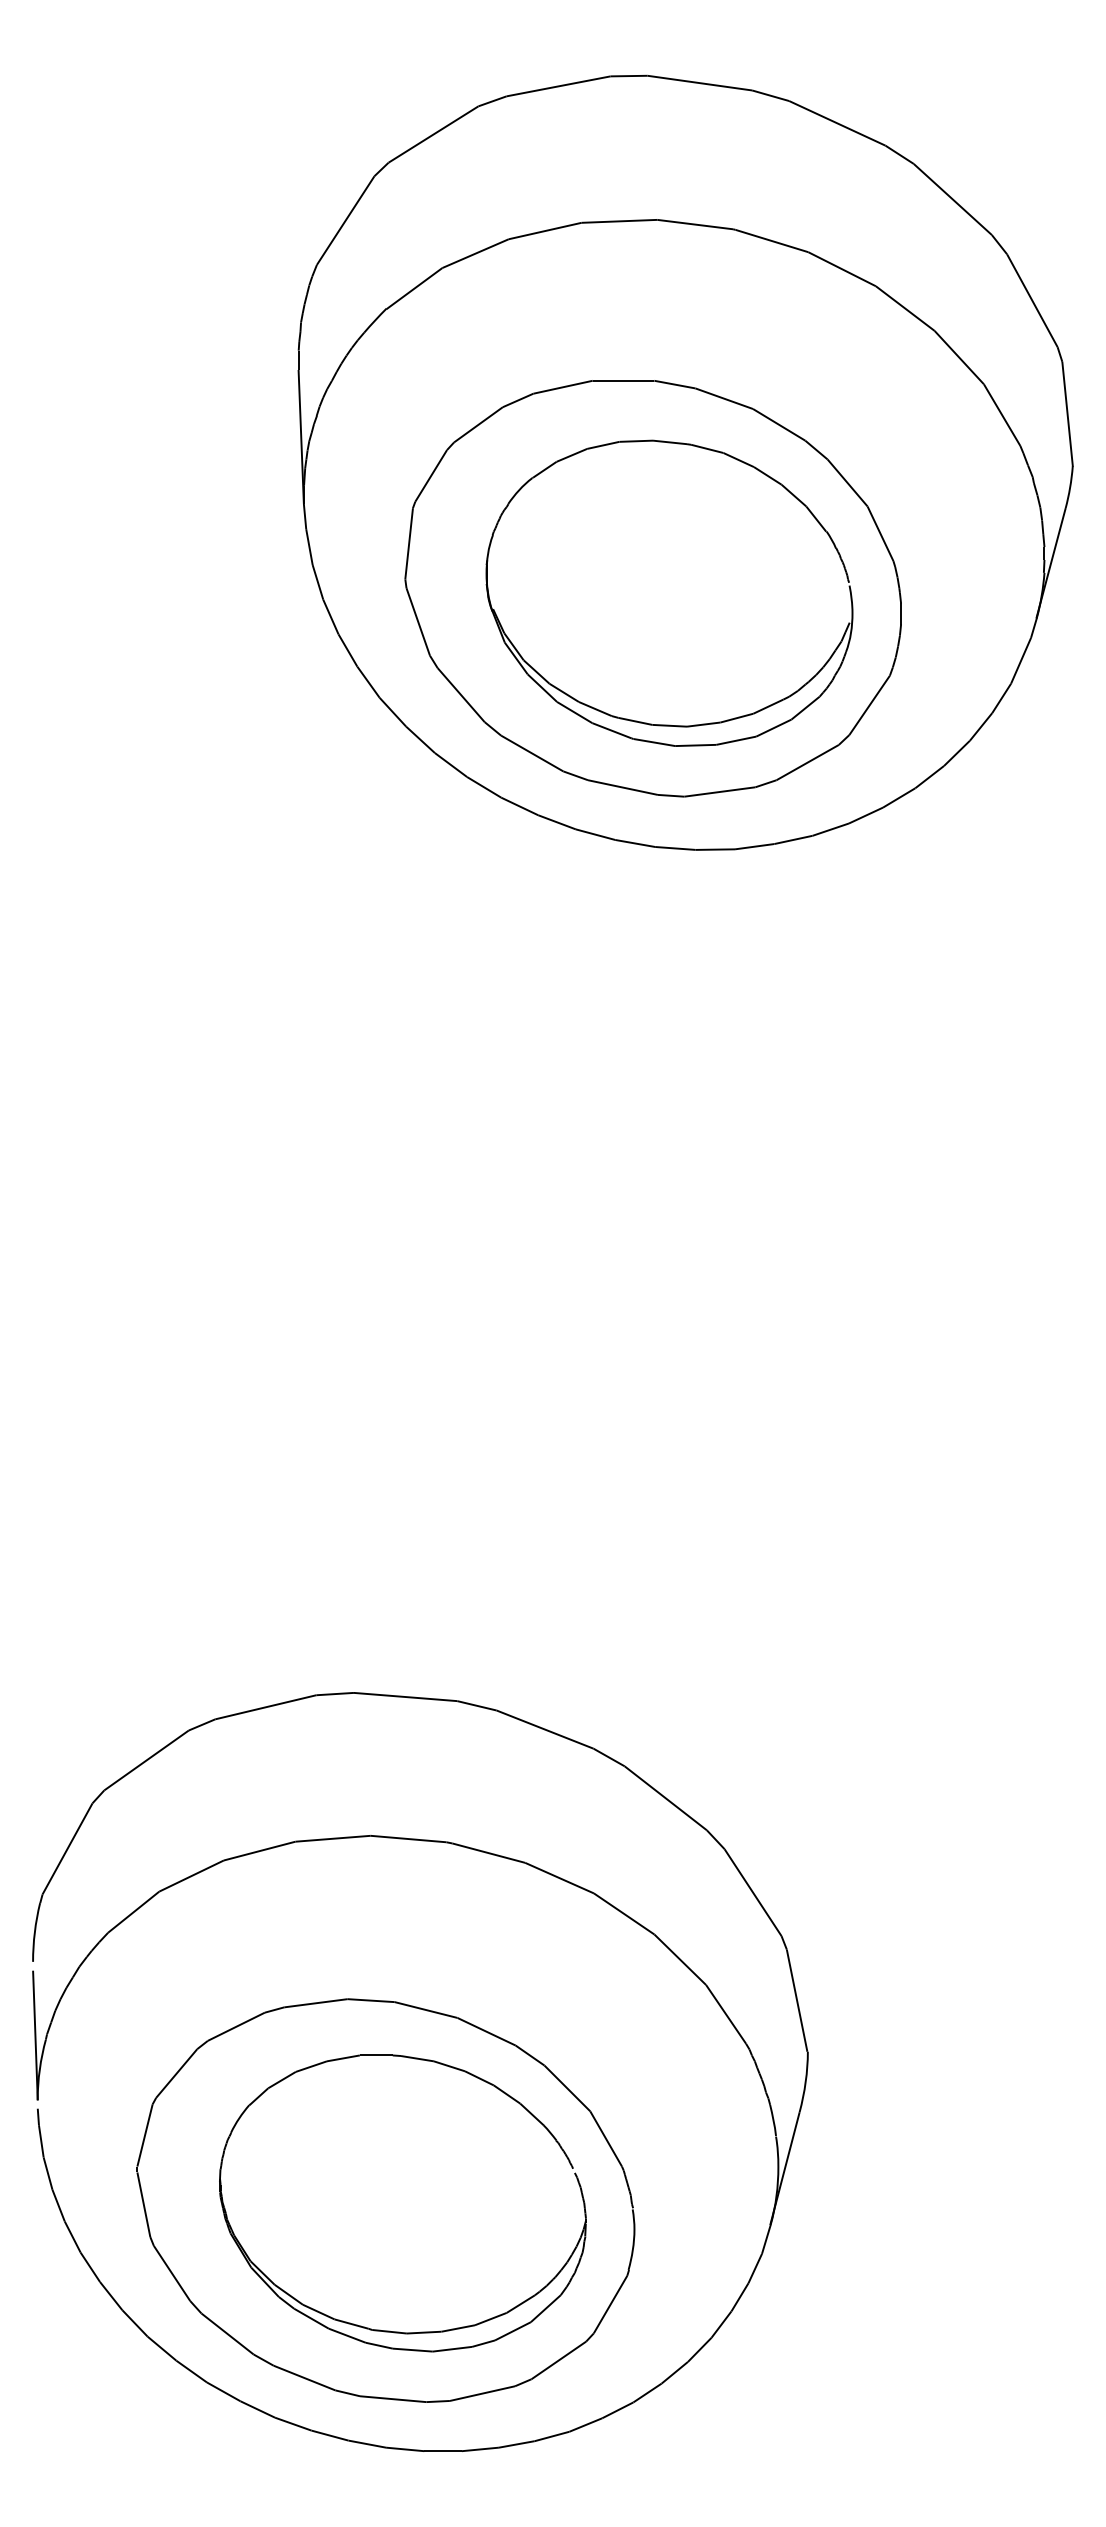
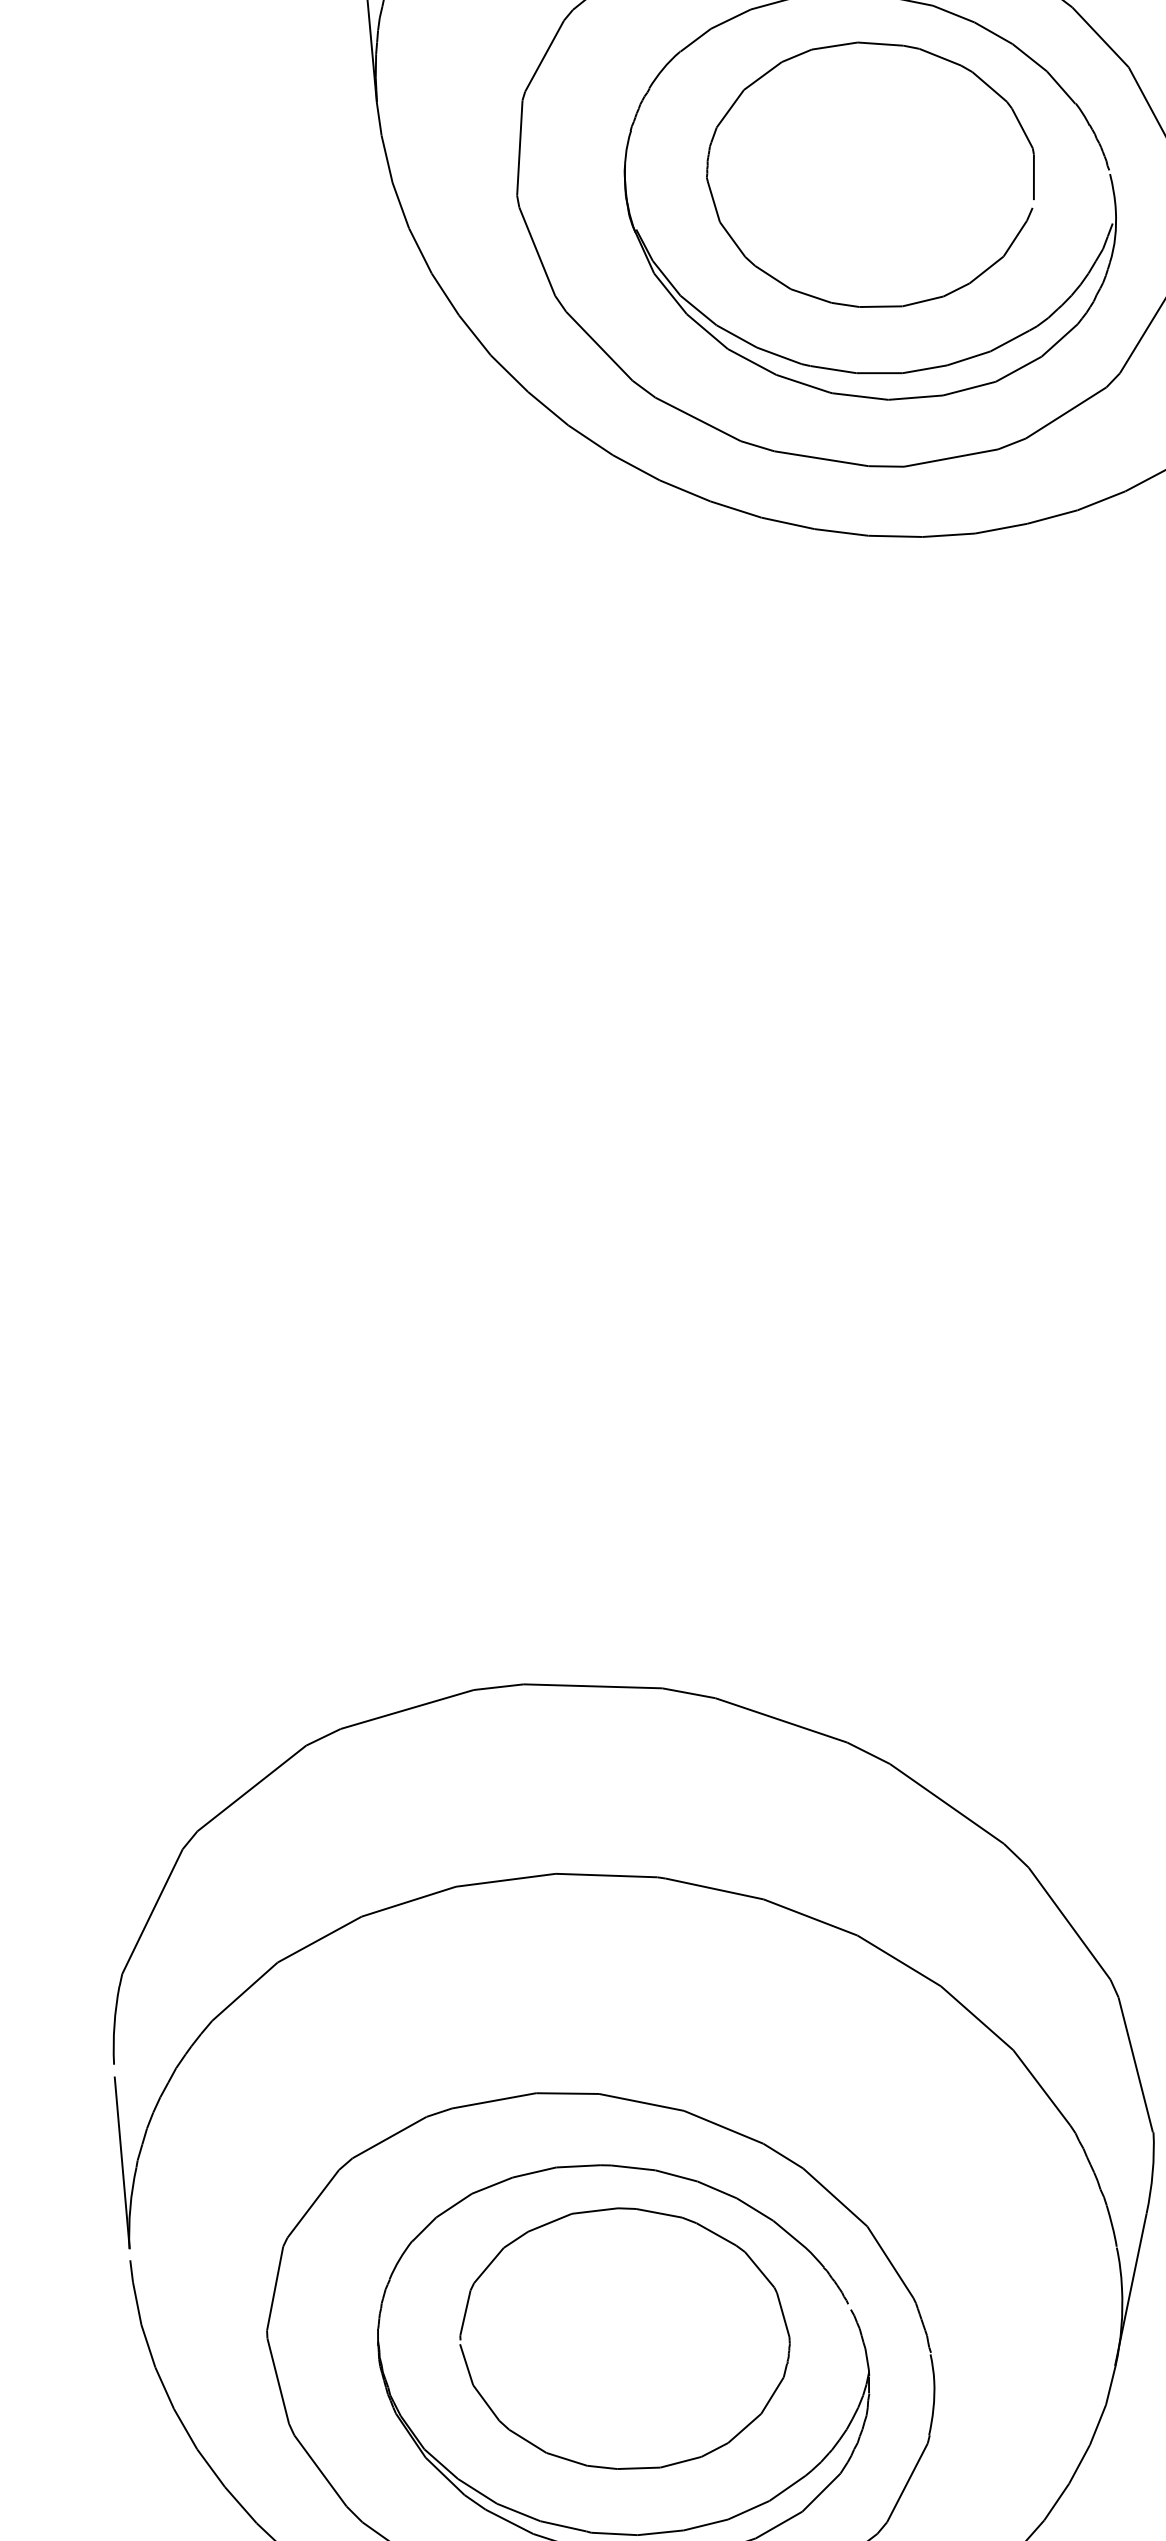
part: (678, 480) -> (874, 45), added
part: (429, 2093) -> (651, 2213), added

